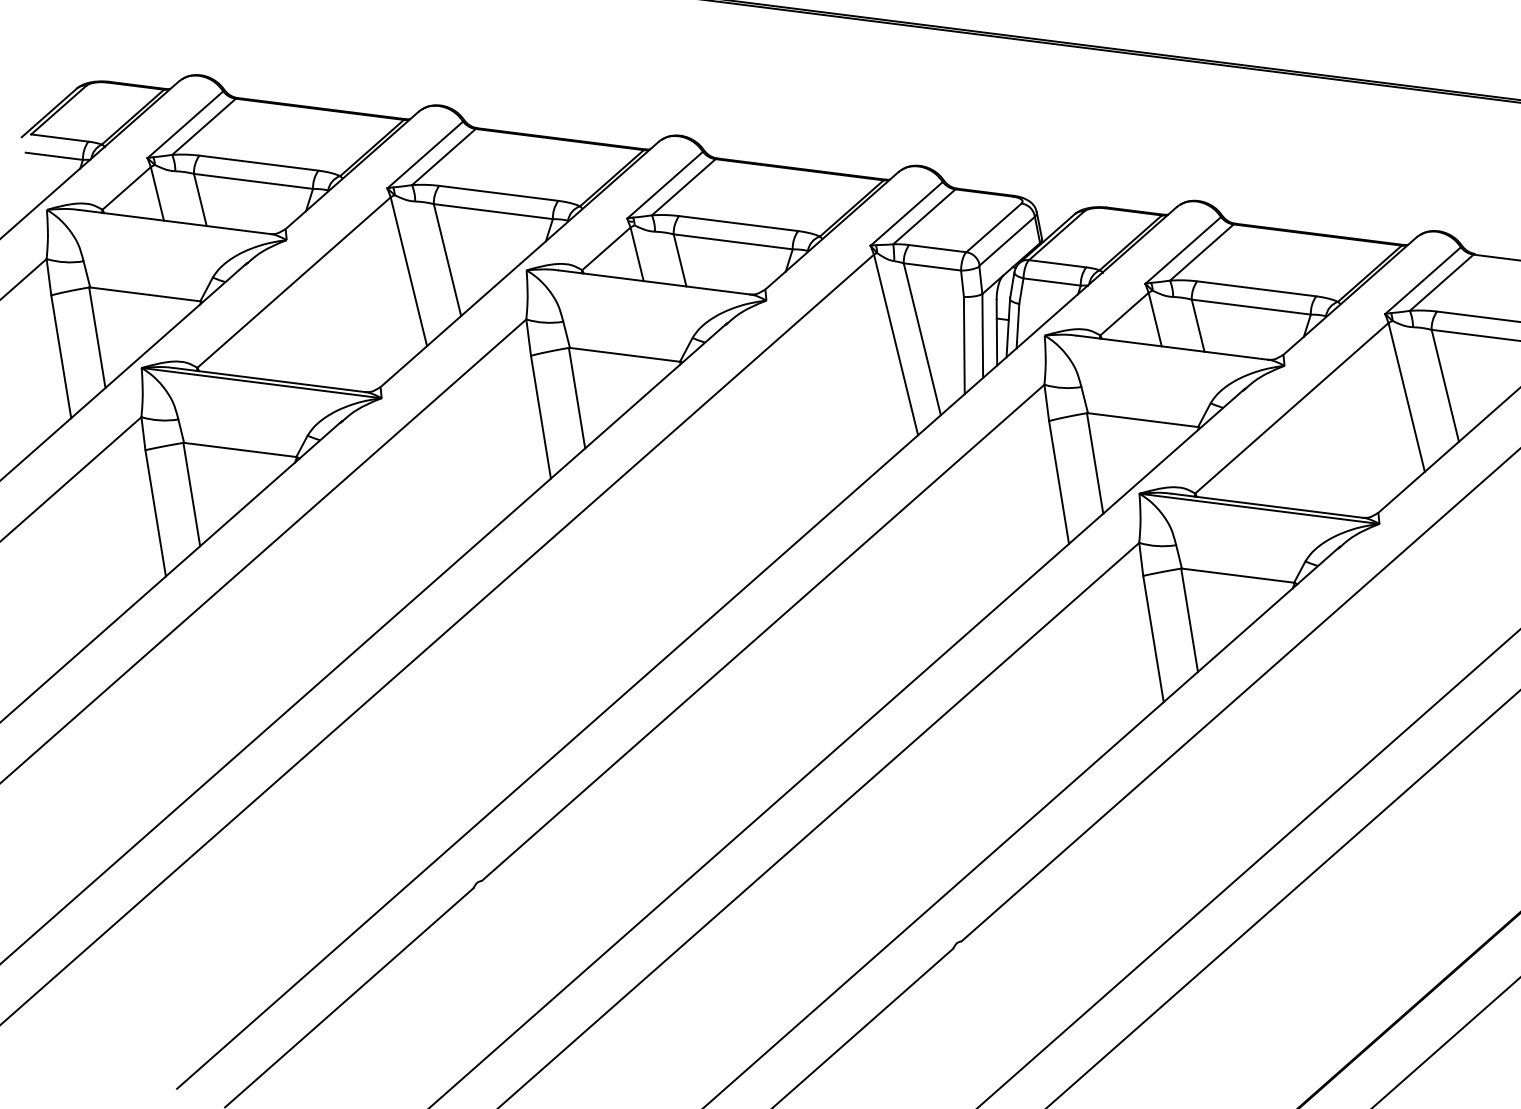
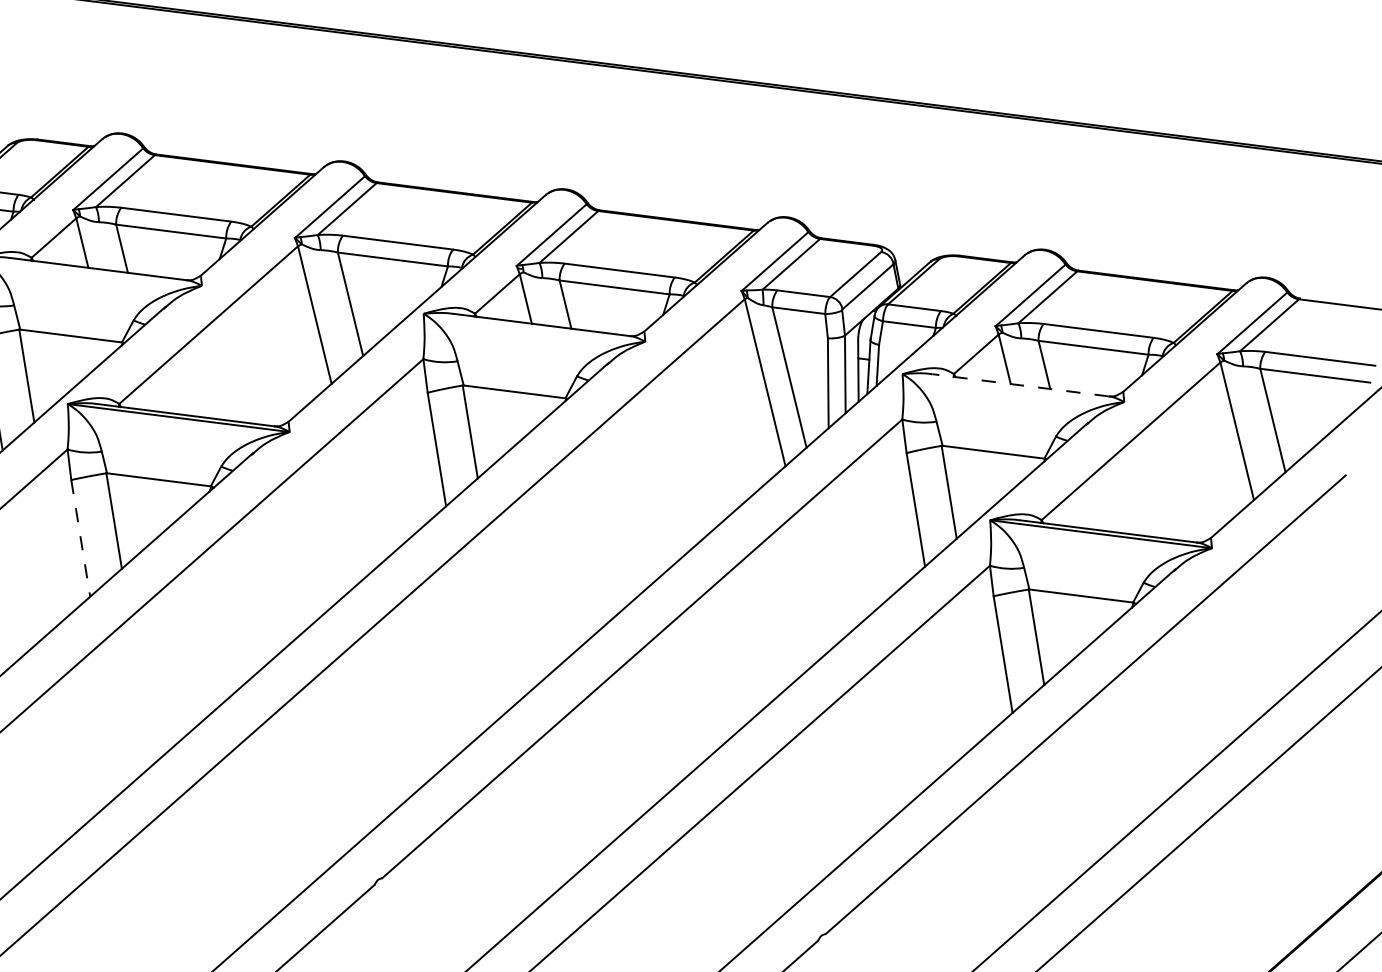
line: (1171, 347) -> (1019, 385), solid -> dashed
line: (155, 513) -> (80, 538), solid -> dashed

